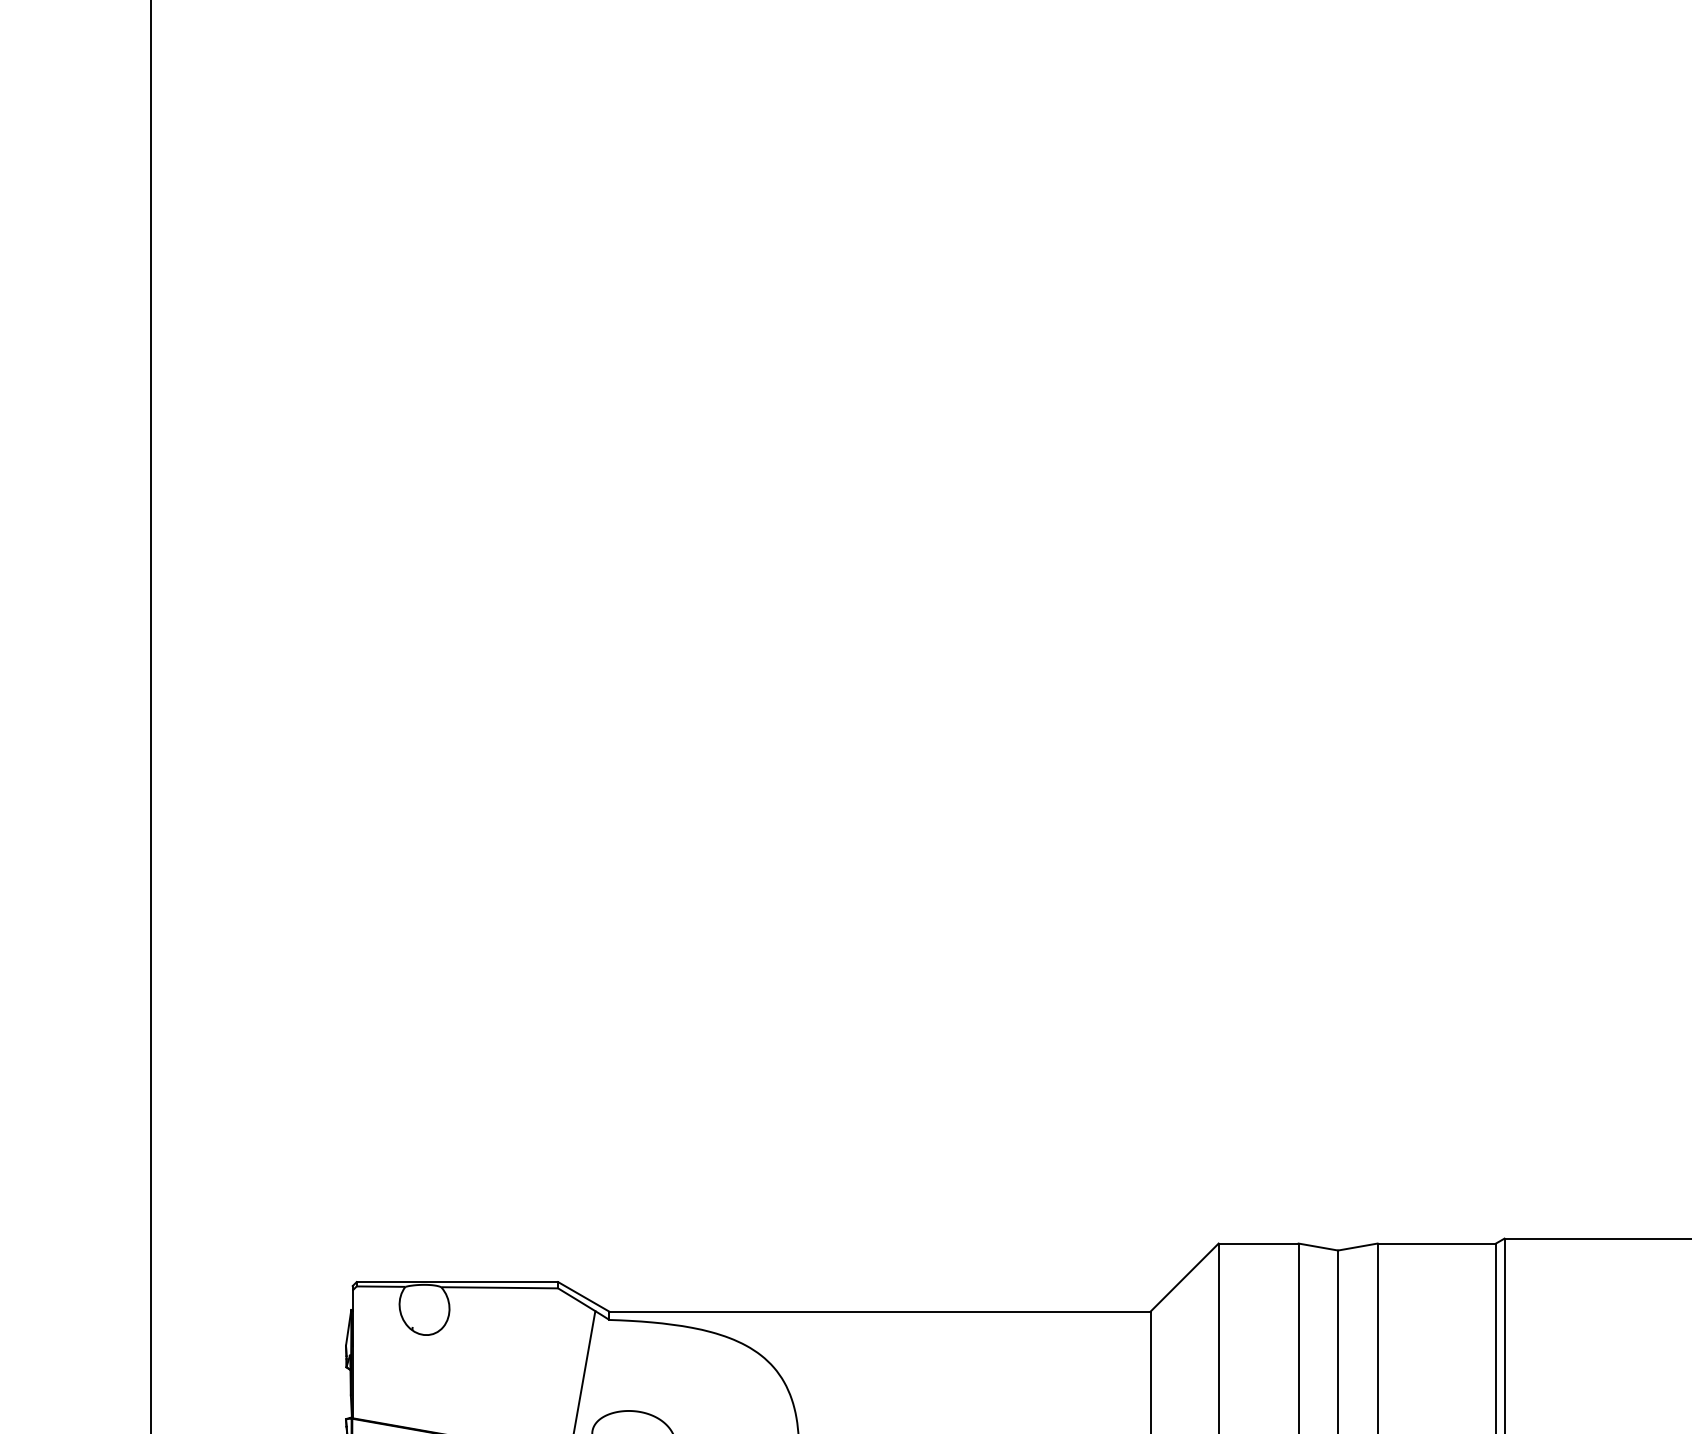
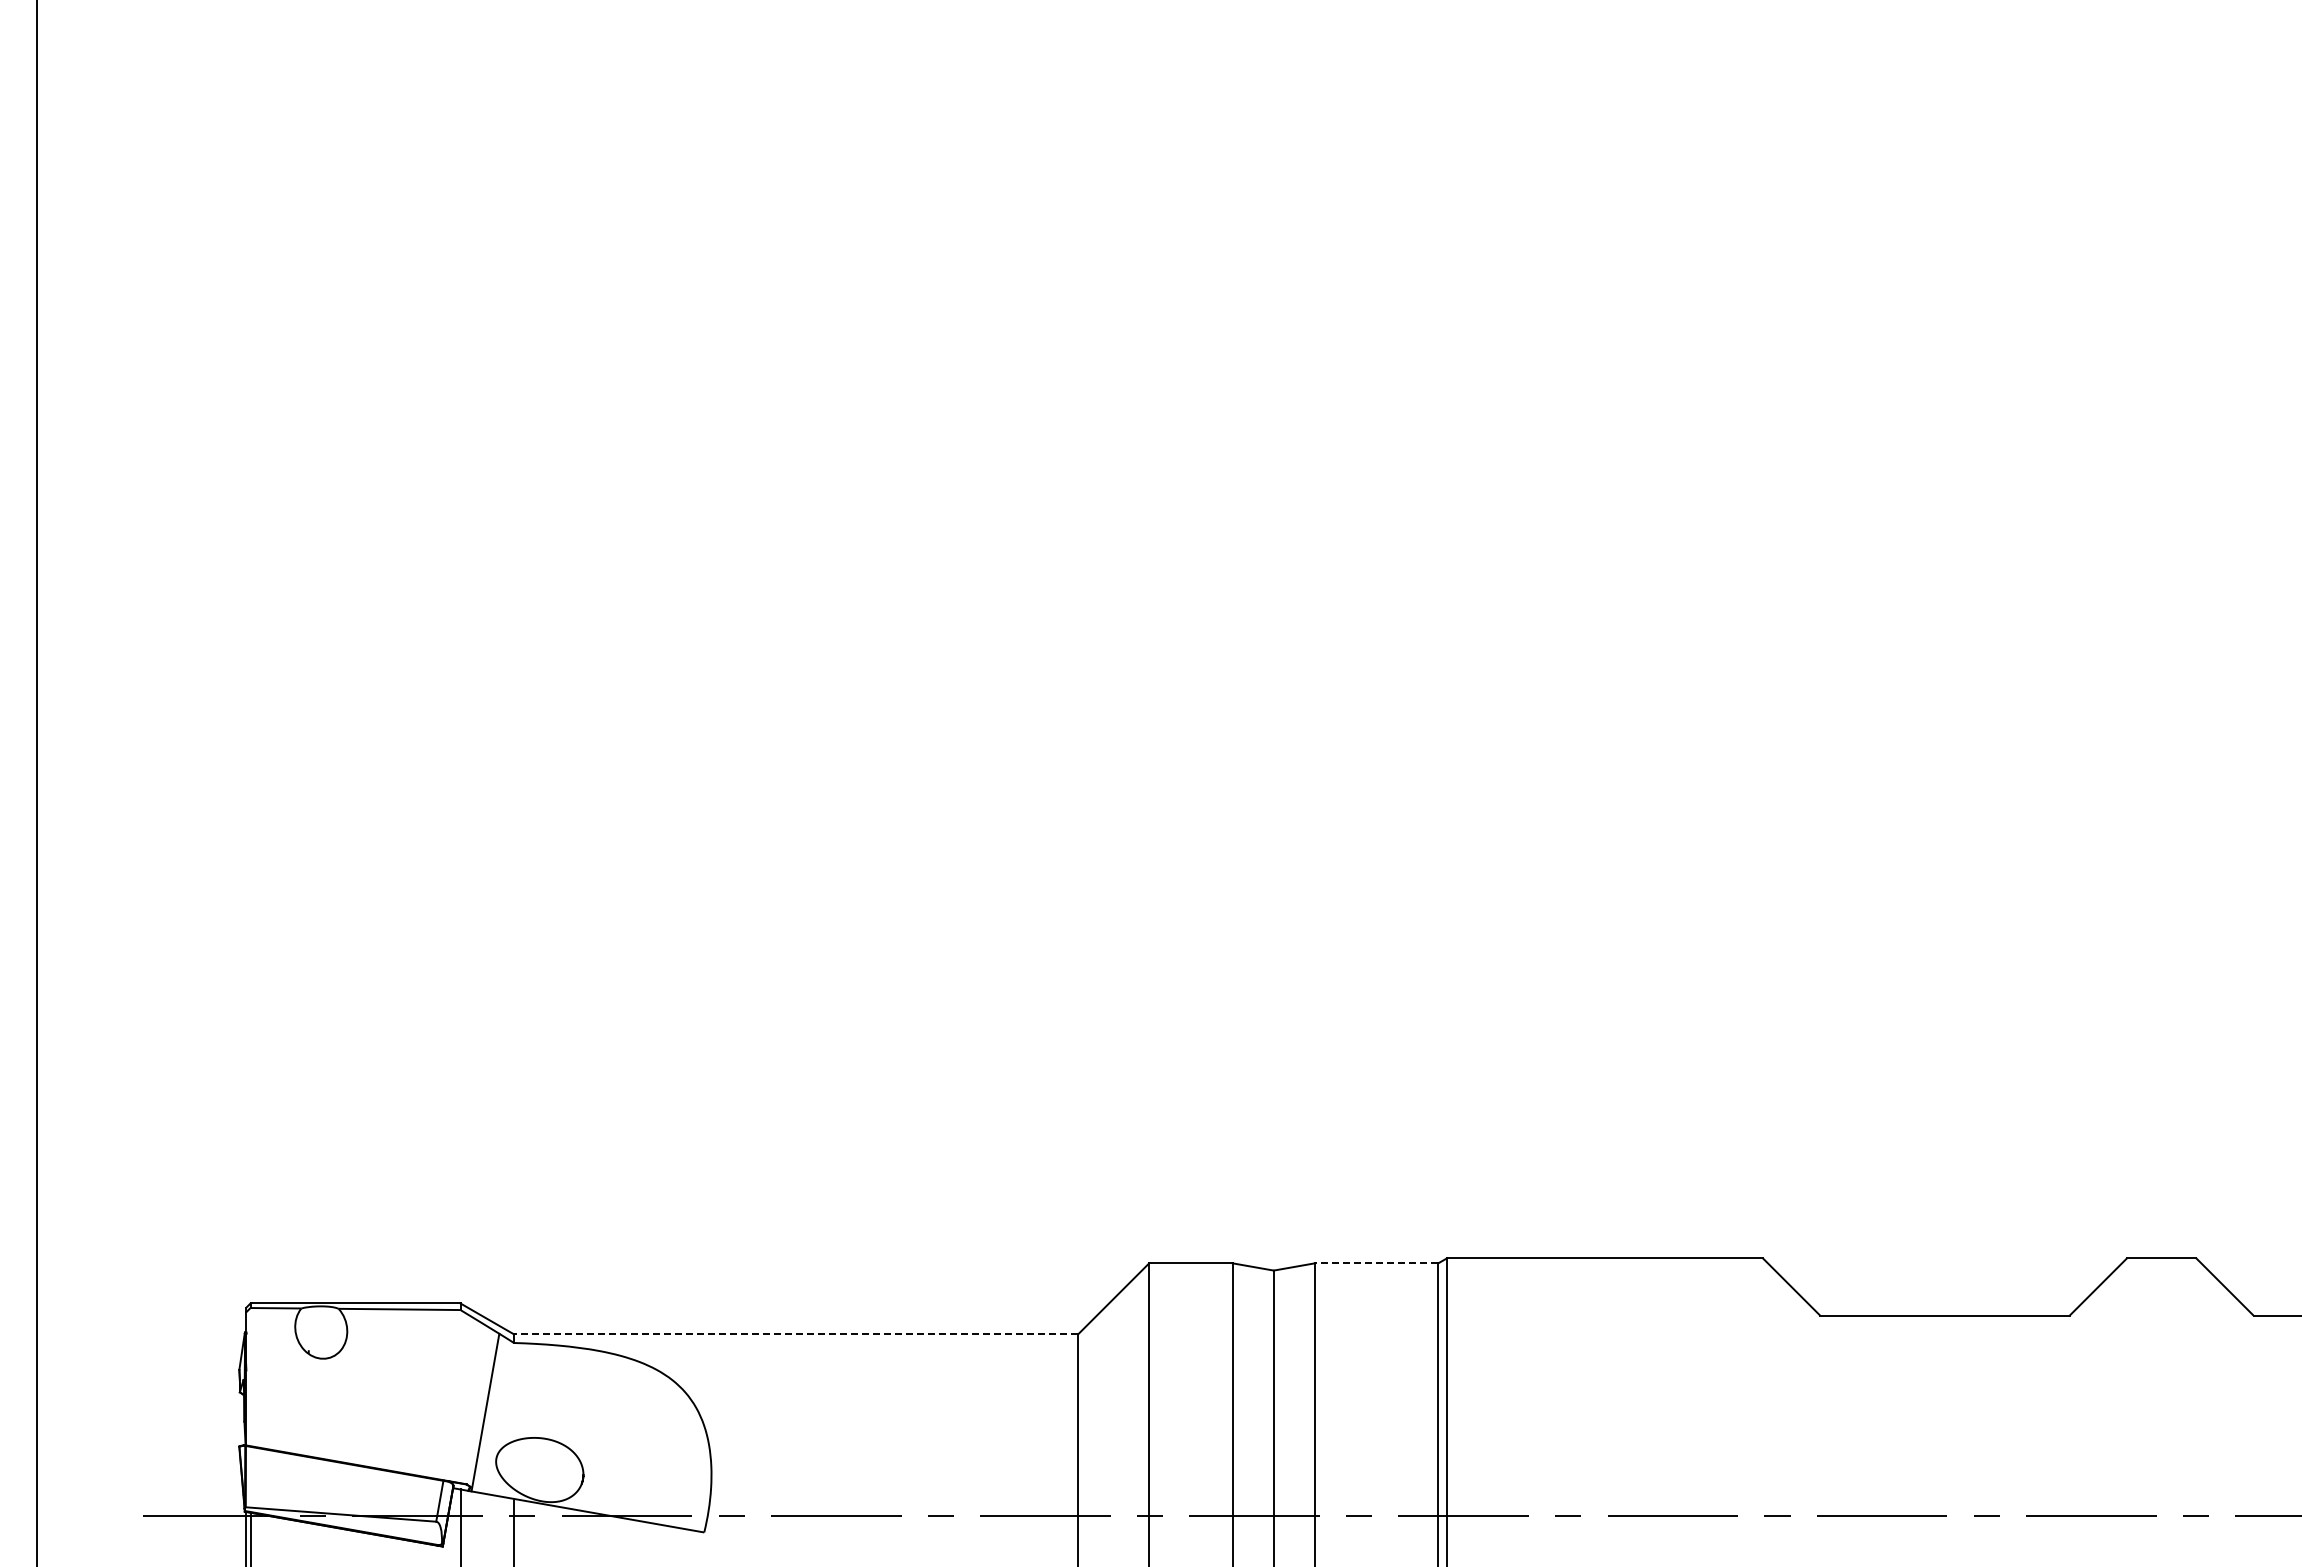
line: (1436, 1243) -> (1376, 1263), solid -> dashed
line: (879, 1311) -> (795, 1334), solid -> dashed

